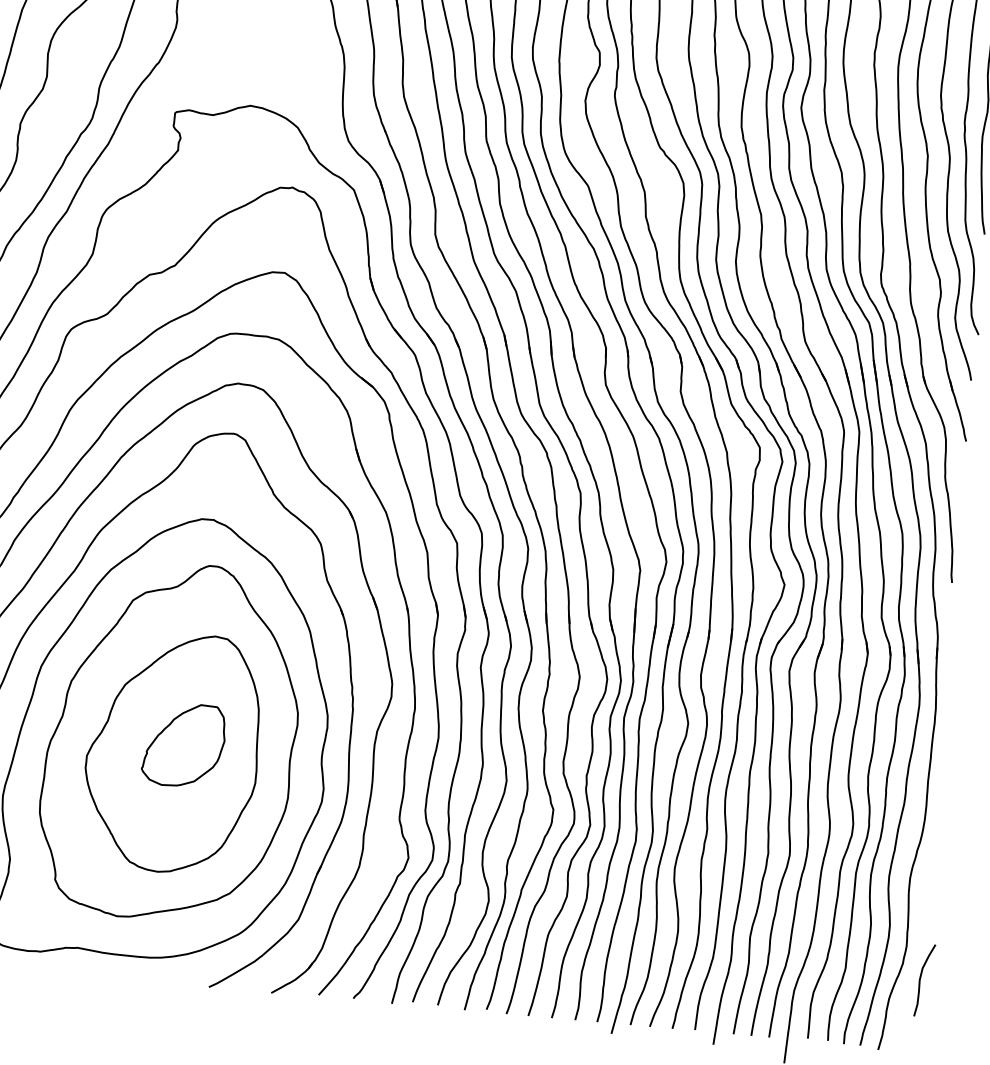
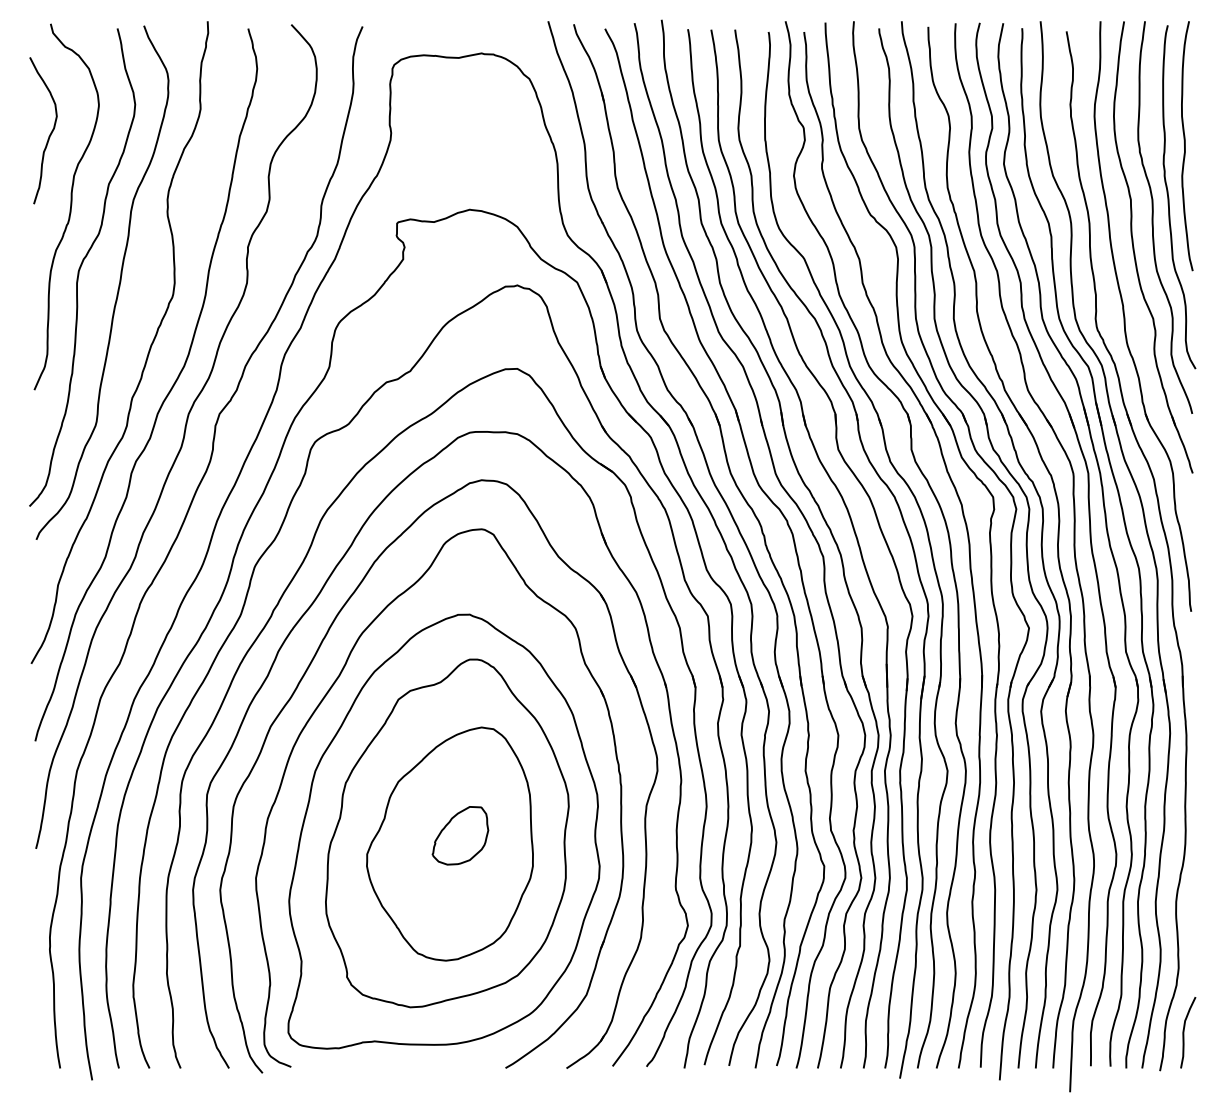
part: (184, 745) -> (460, 835), size x0.71
curve: (920, 979) -> (1184, 1032), moved

